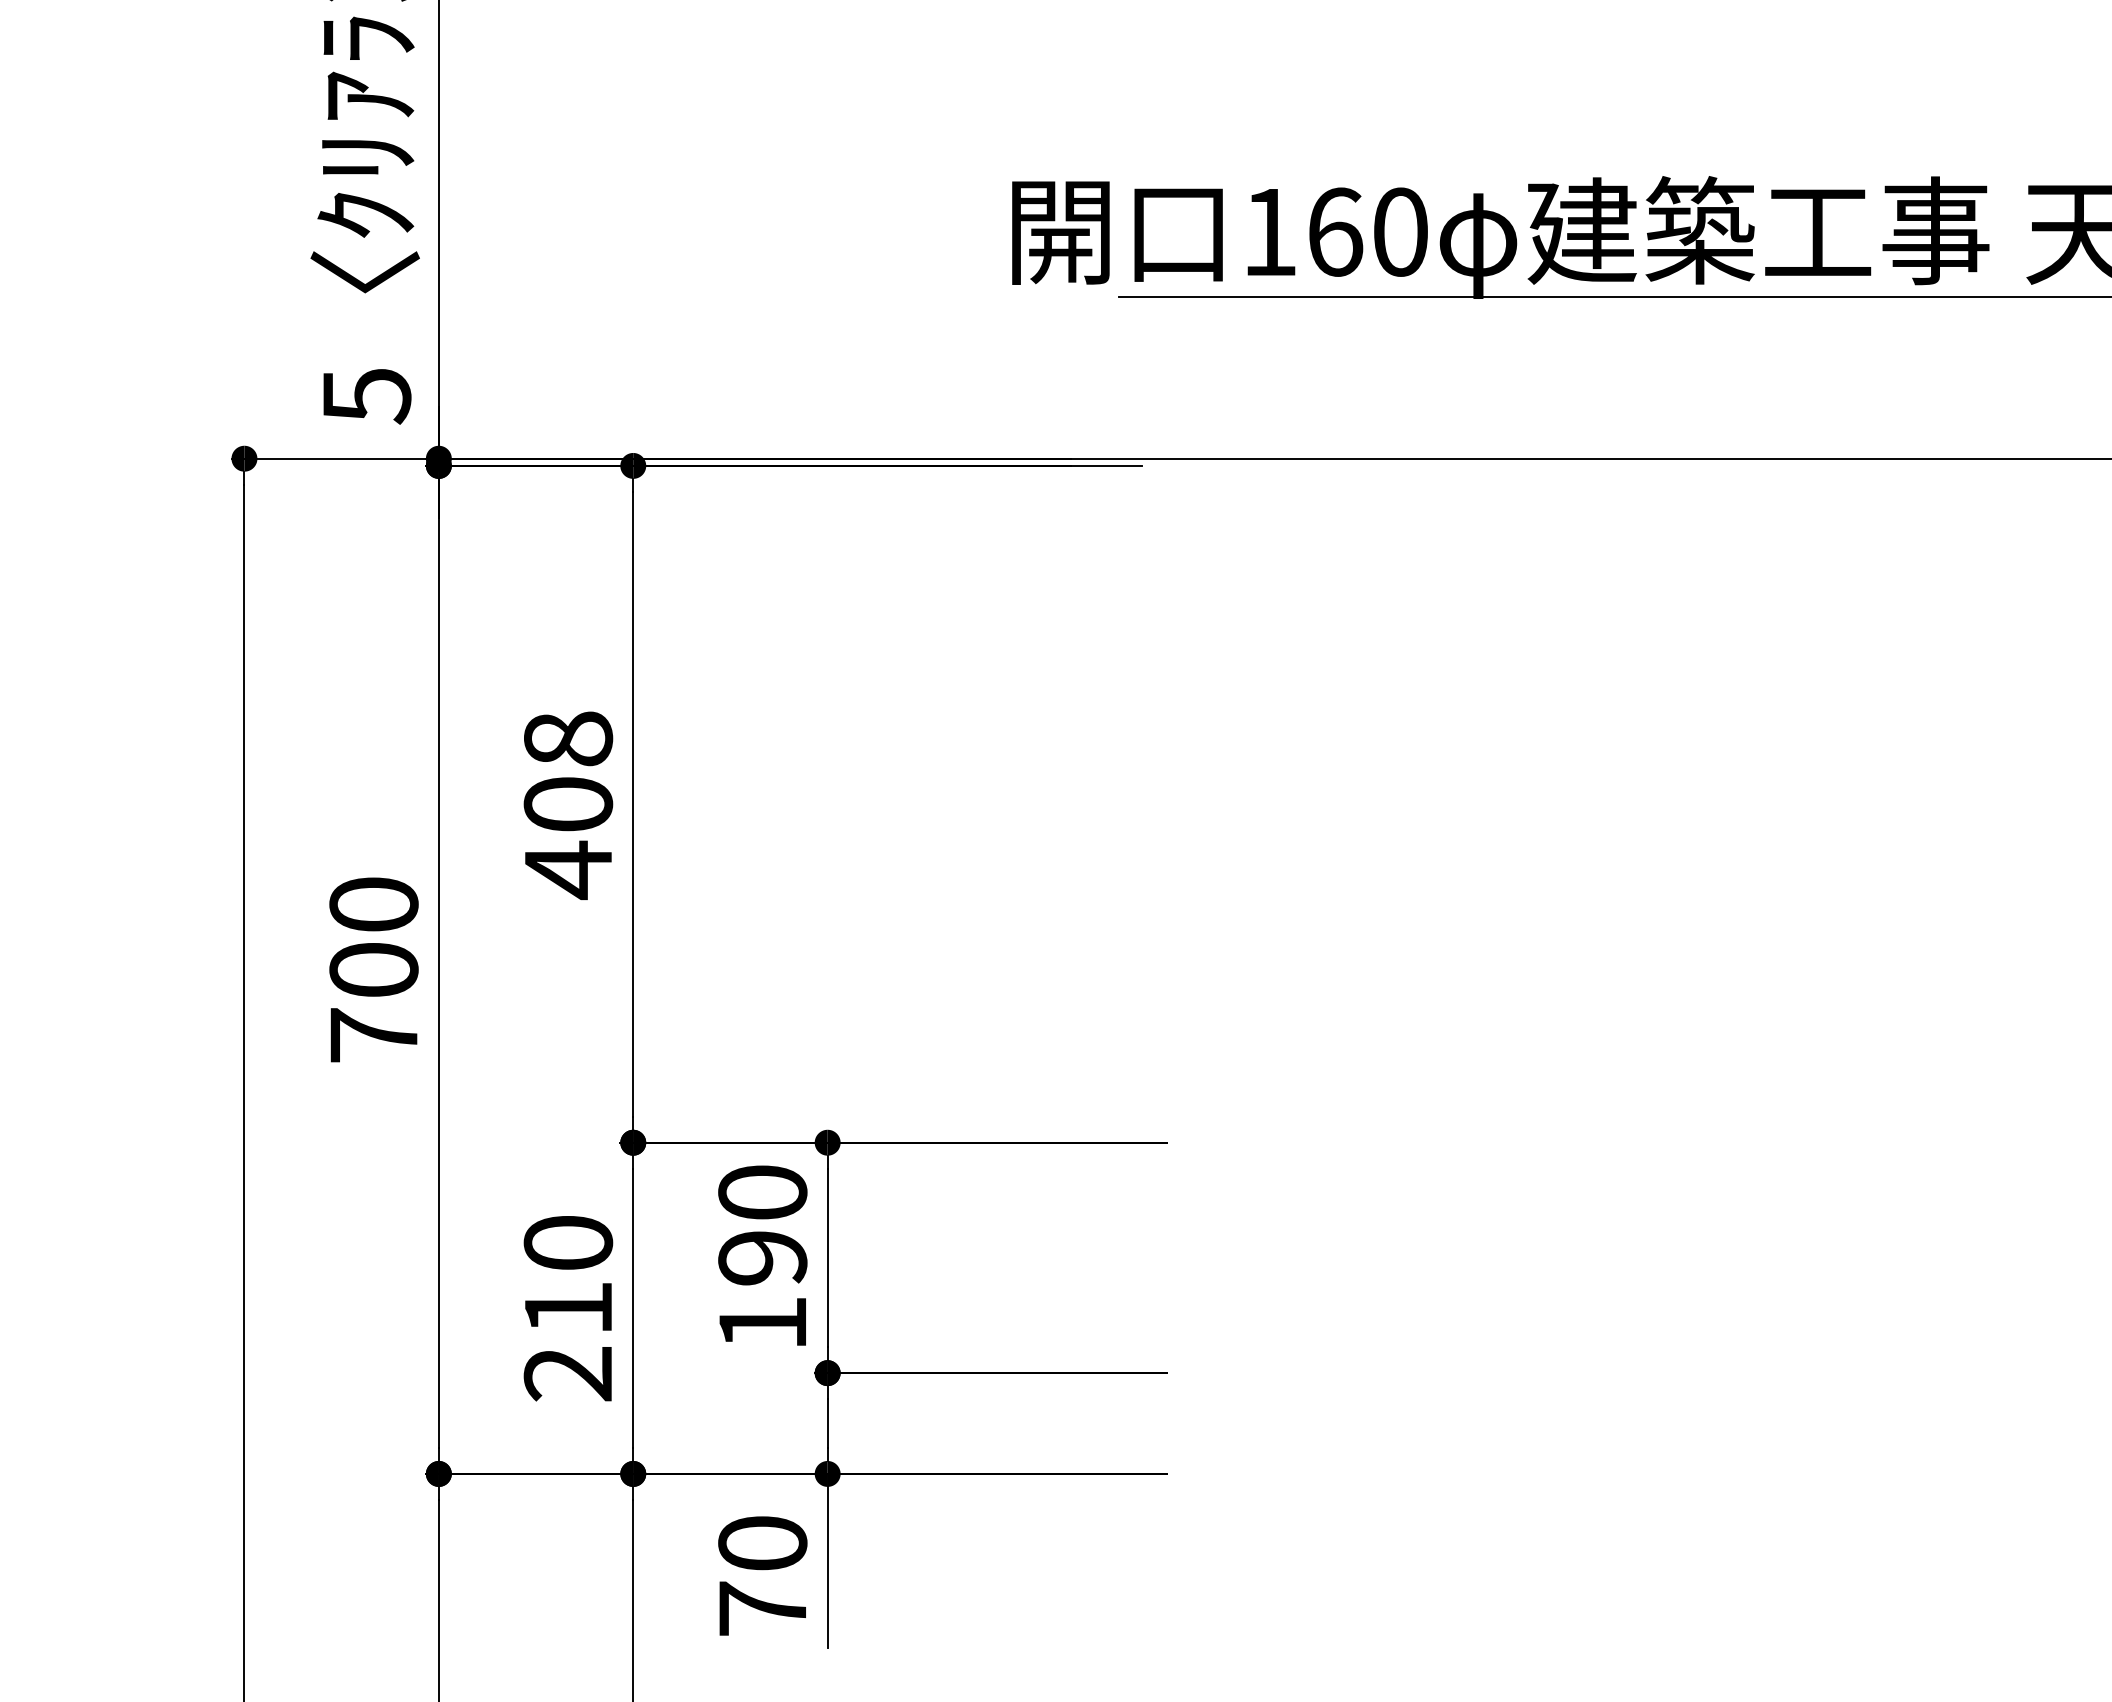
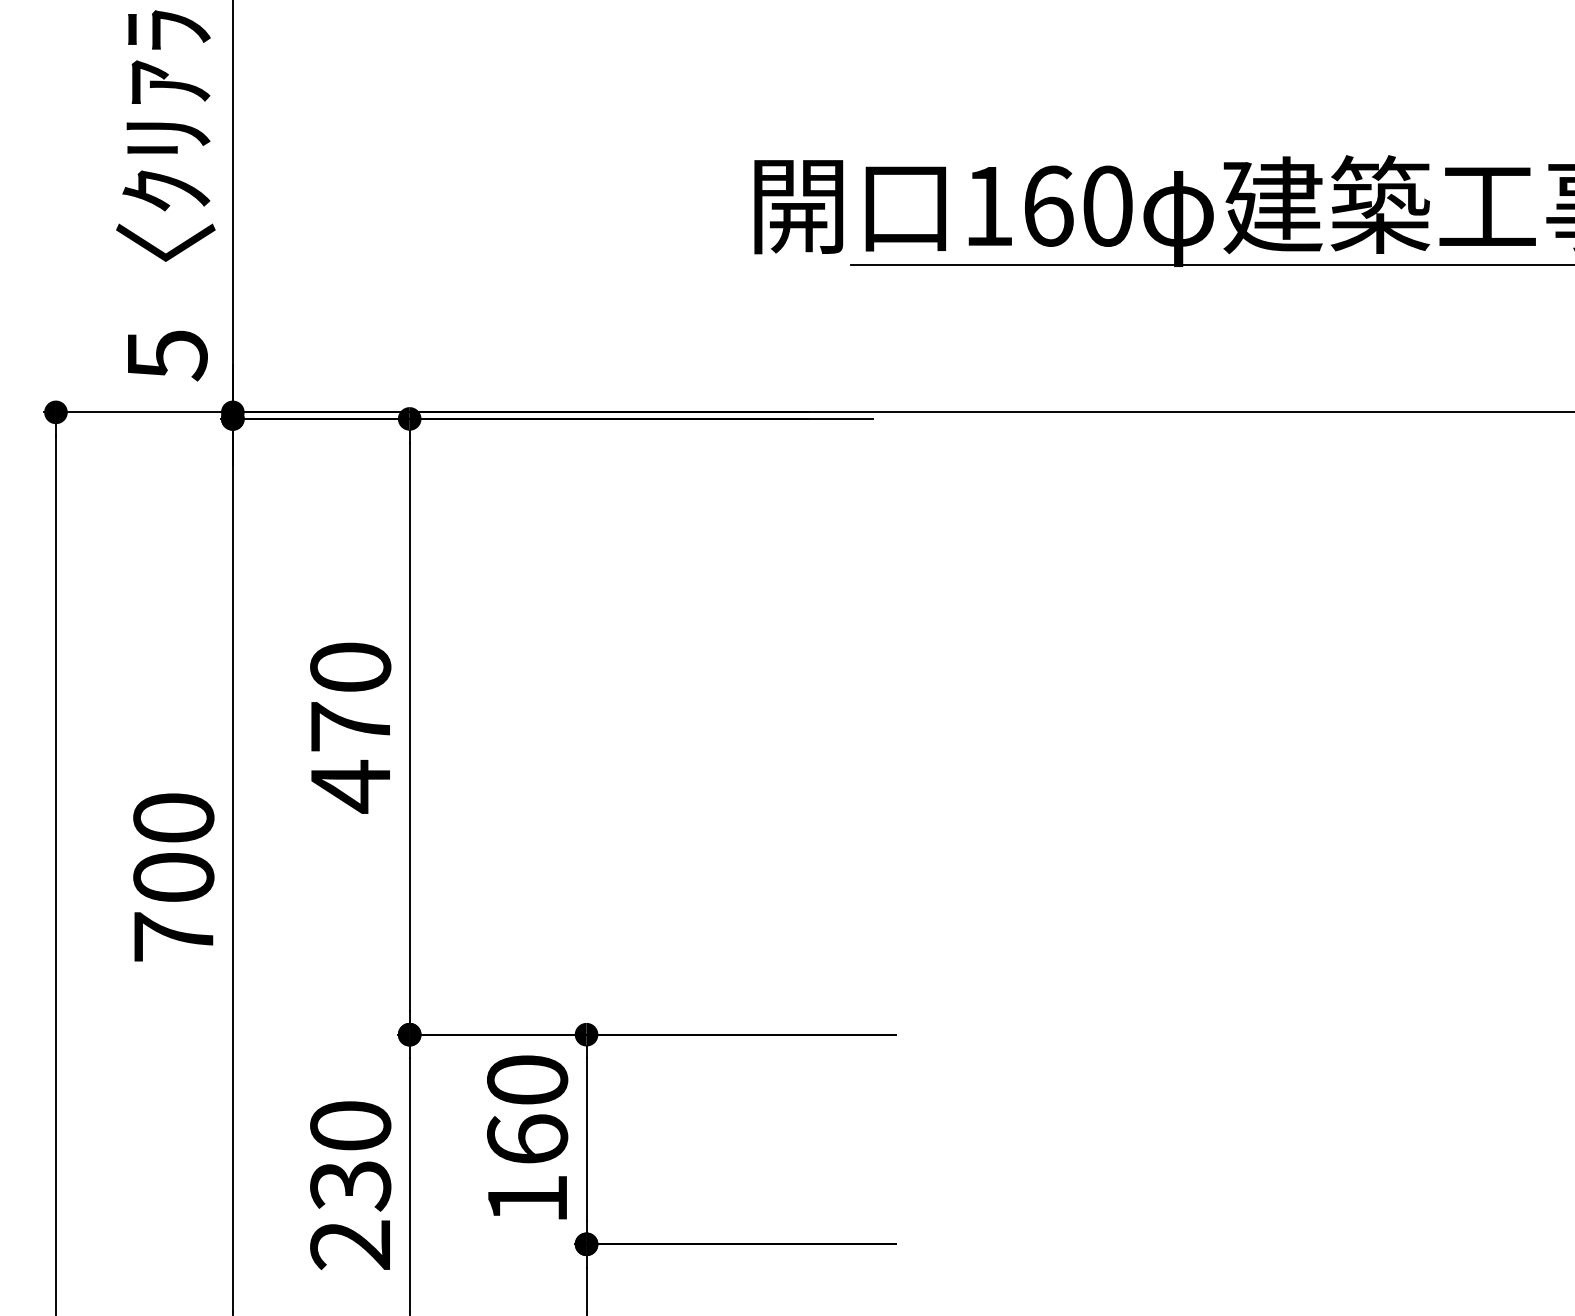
text: (568, 771) -> (350, 696), 408 -> 470
text: (762, 1257) -> (527, 1139), 190 -> 160
text: (568, 1309) -> (350, 1186), 210 -> 230

